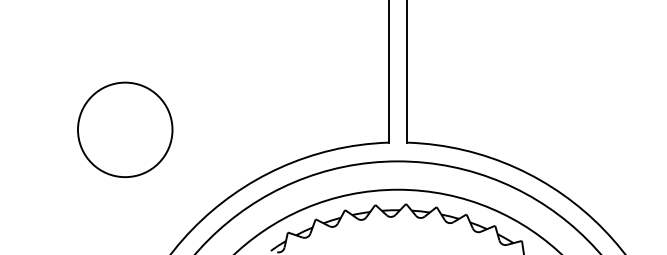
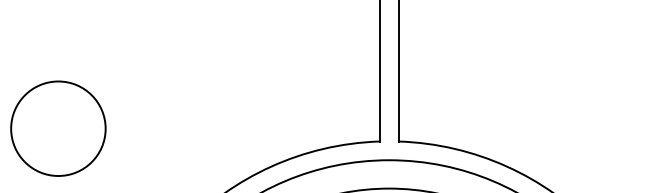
circle: (125, 129) -> (58, 128), moved

